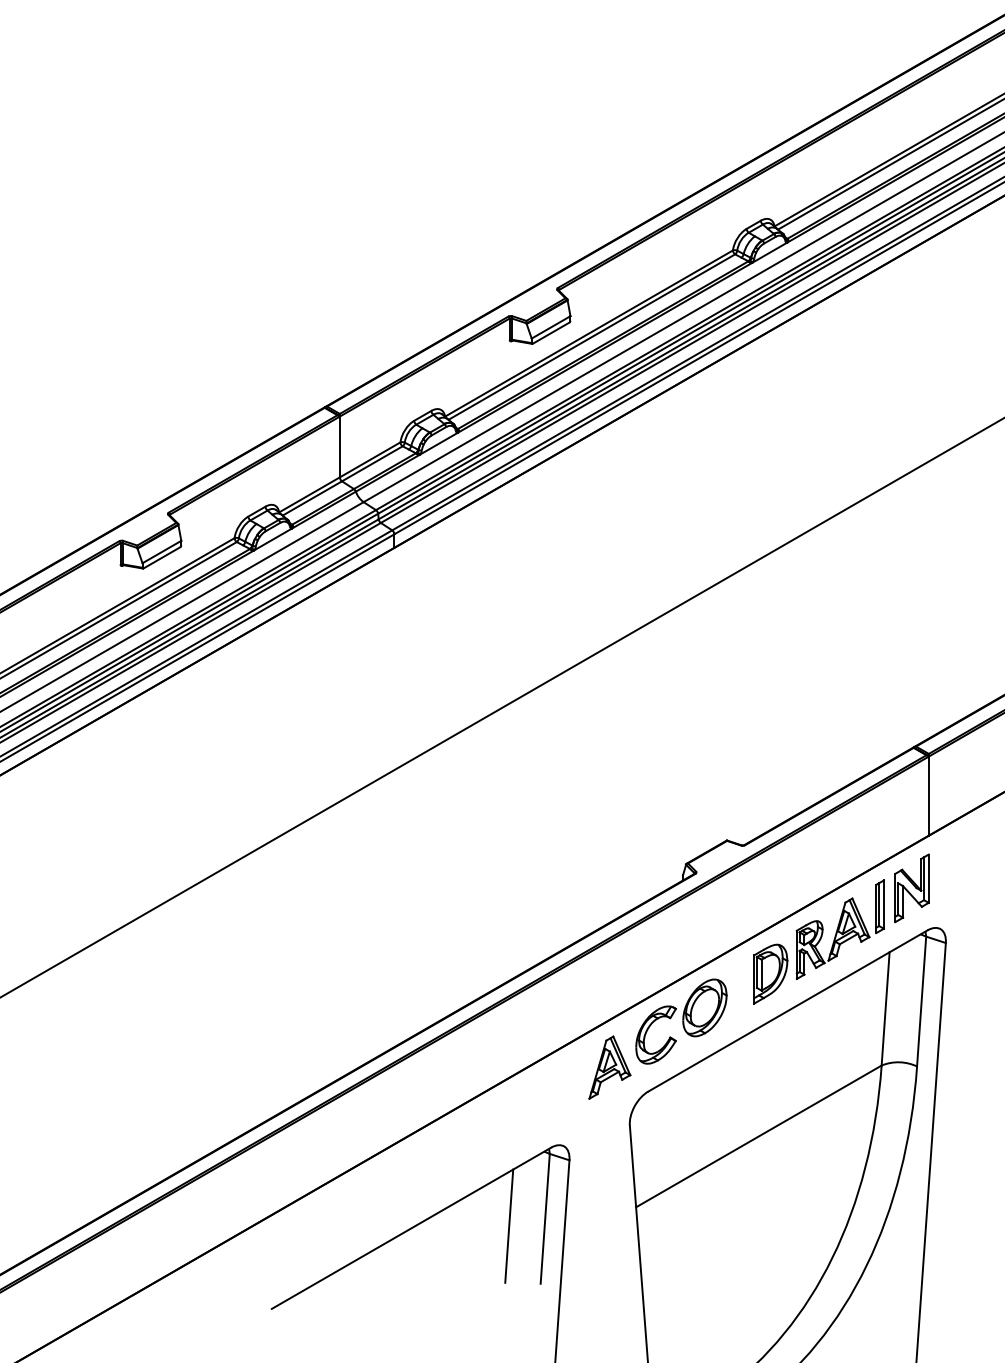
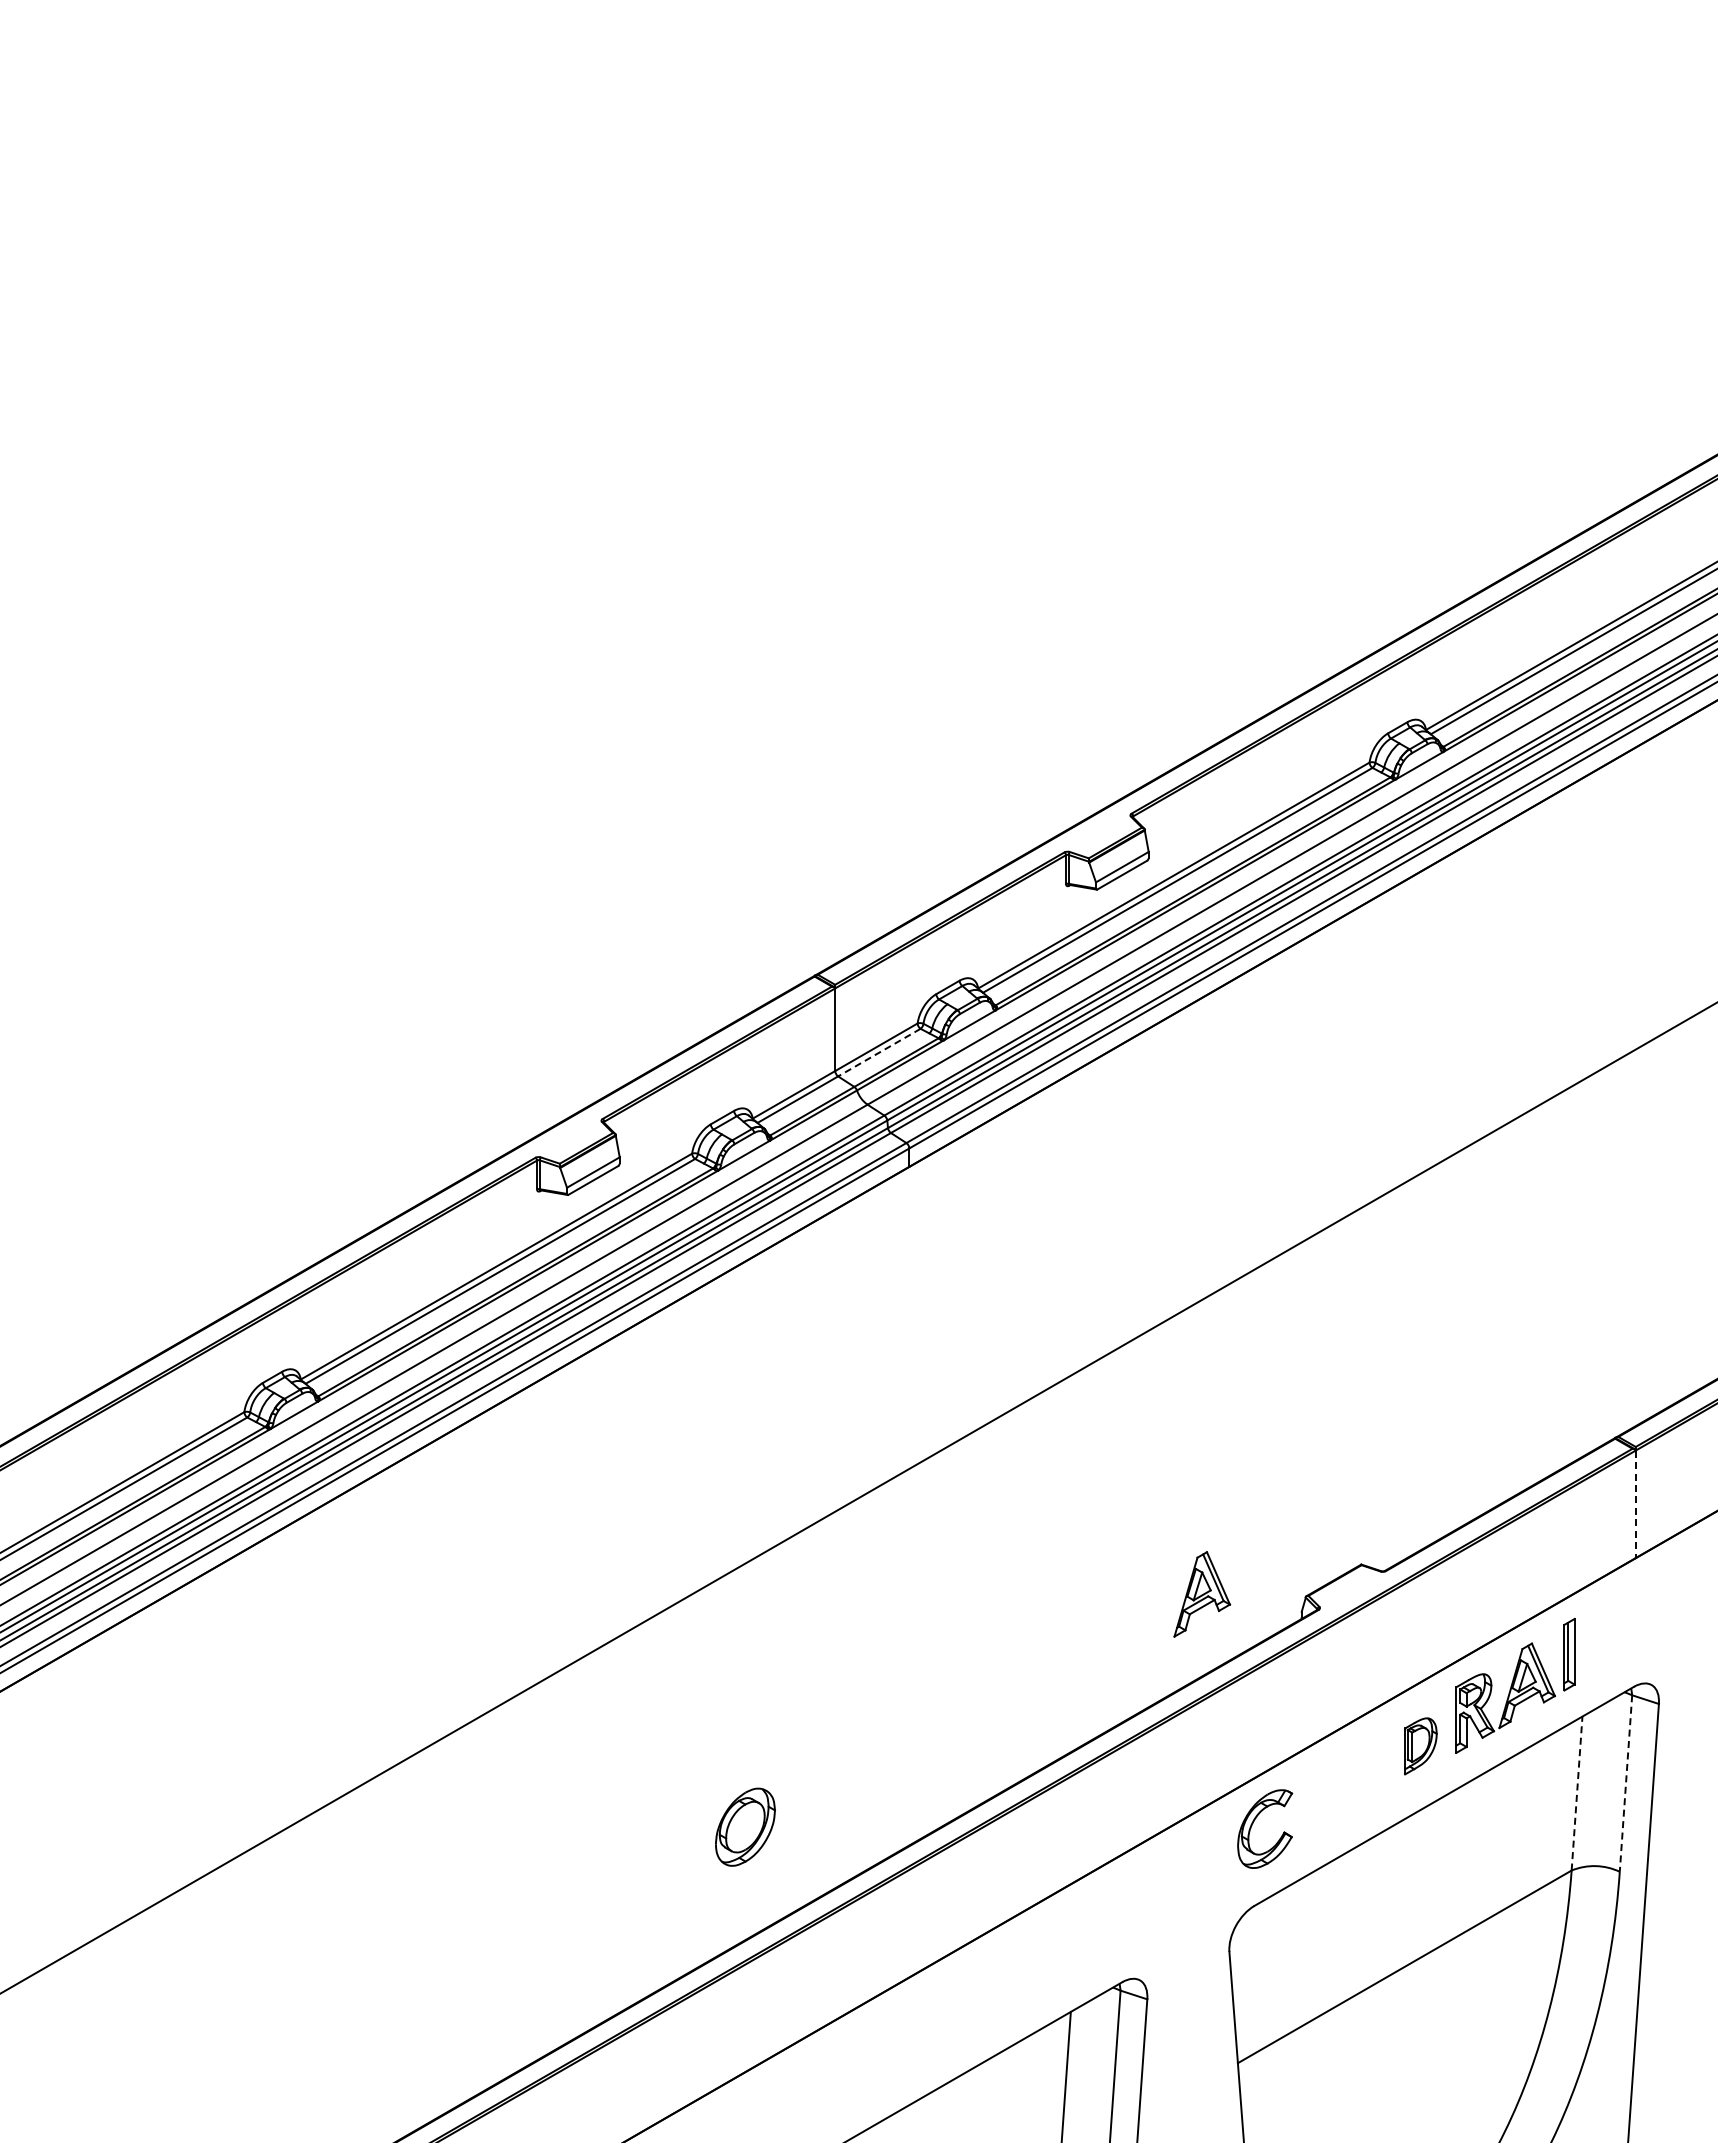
line: (372, 463) -> (879, 1052), solid -> dashed
line: (928, 796) -> (1635, 1504), solid -> dashed
part: (911, 888) -> (1612, 1629), removed
part: (770, 974) -> (1420, 1746), size x0.7
line: (921, 1002) -> (1625, 1784), solid -> dashed
part: (704, 1007) -> (745, 1826), moved
line: (885, 1008) -> (1577, 1793), solid -> dashed
part: (610, 1067) -> (1202, 1594), moved

